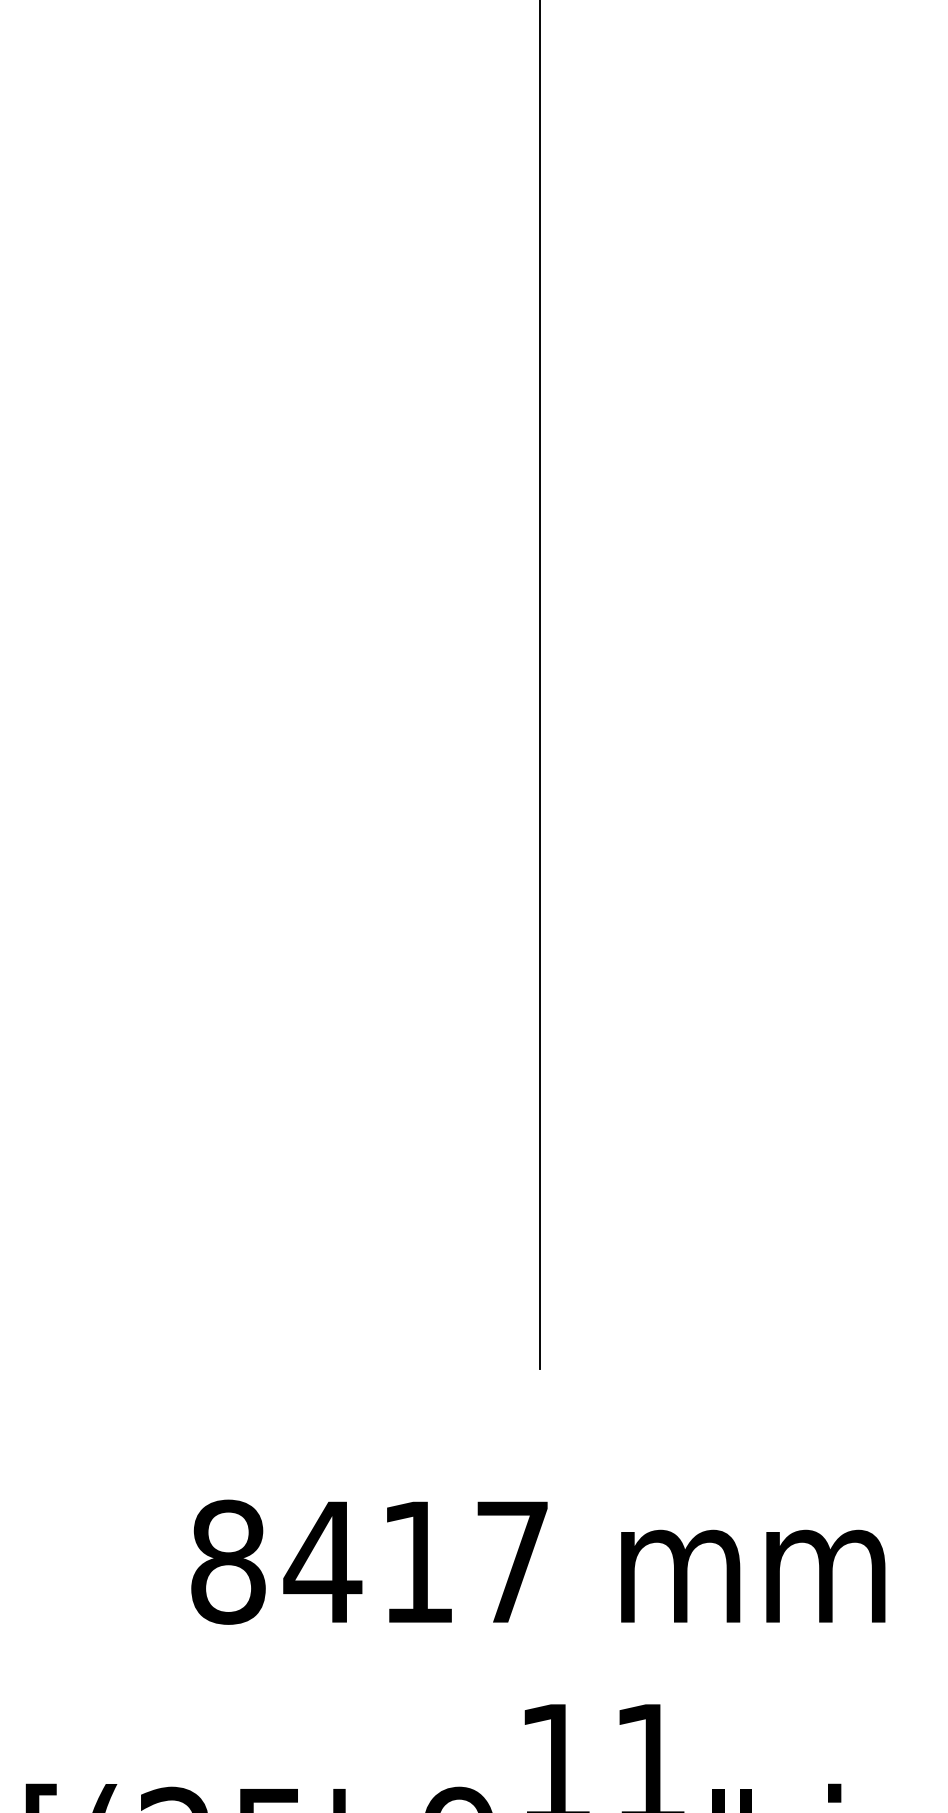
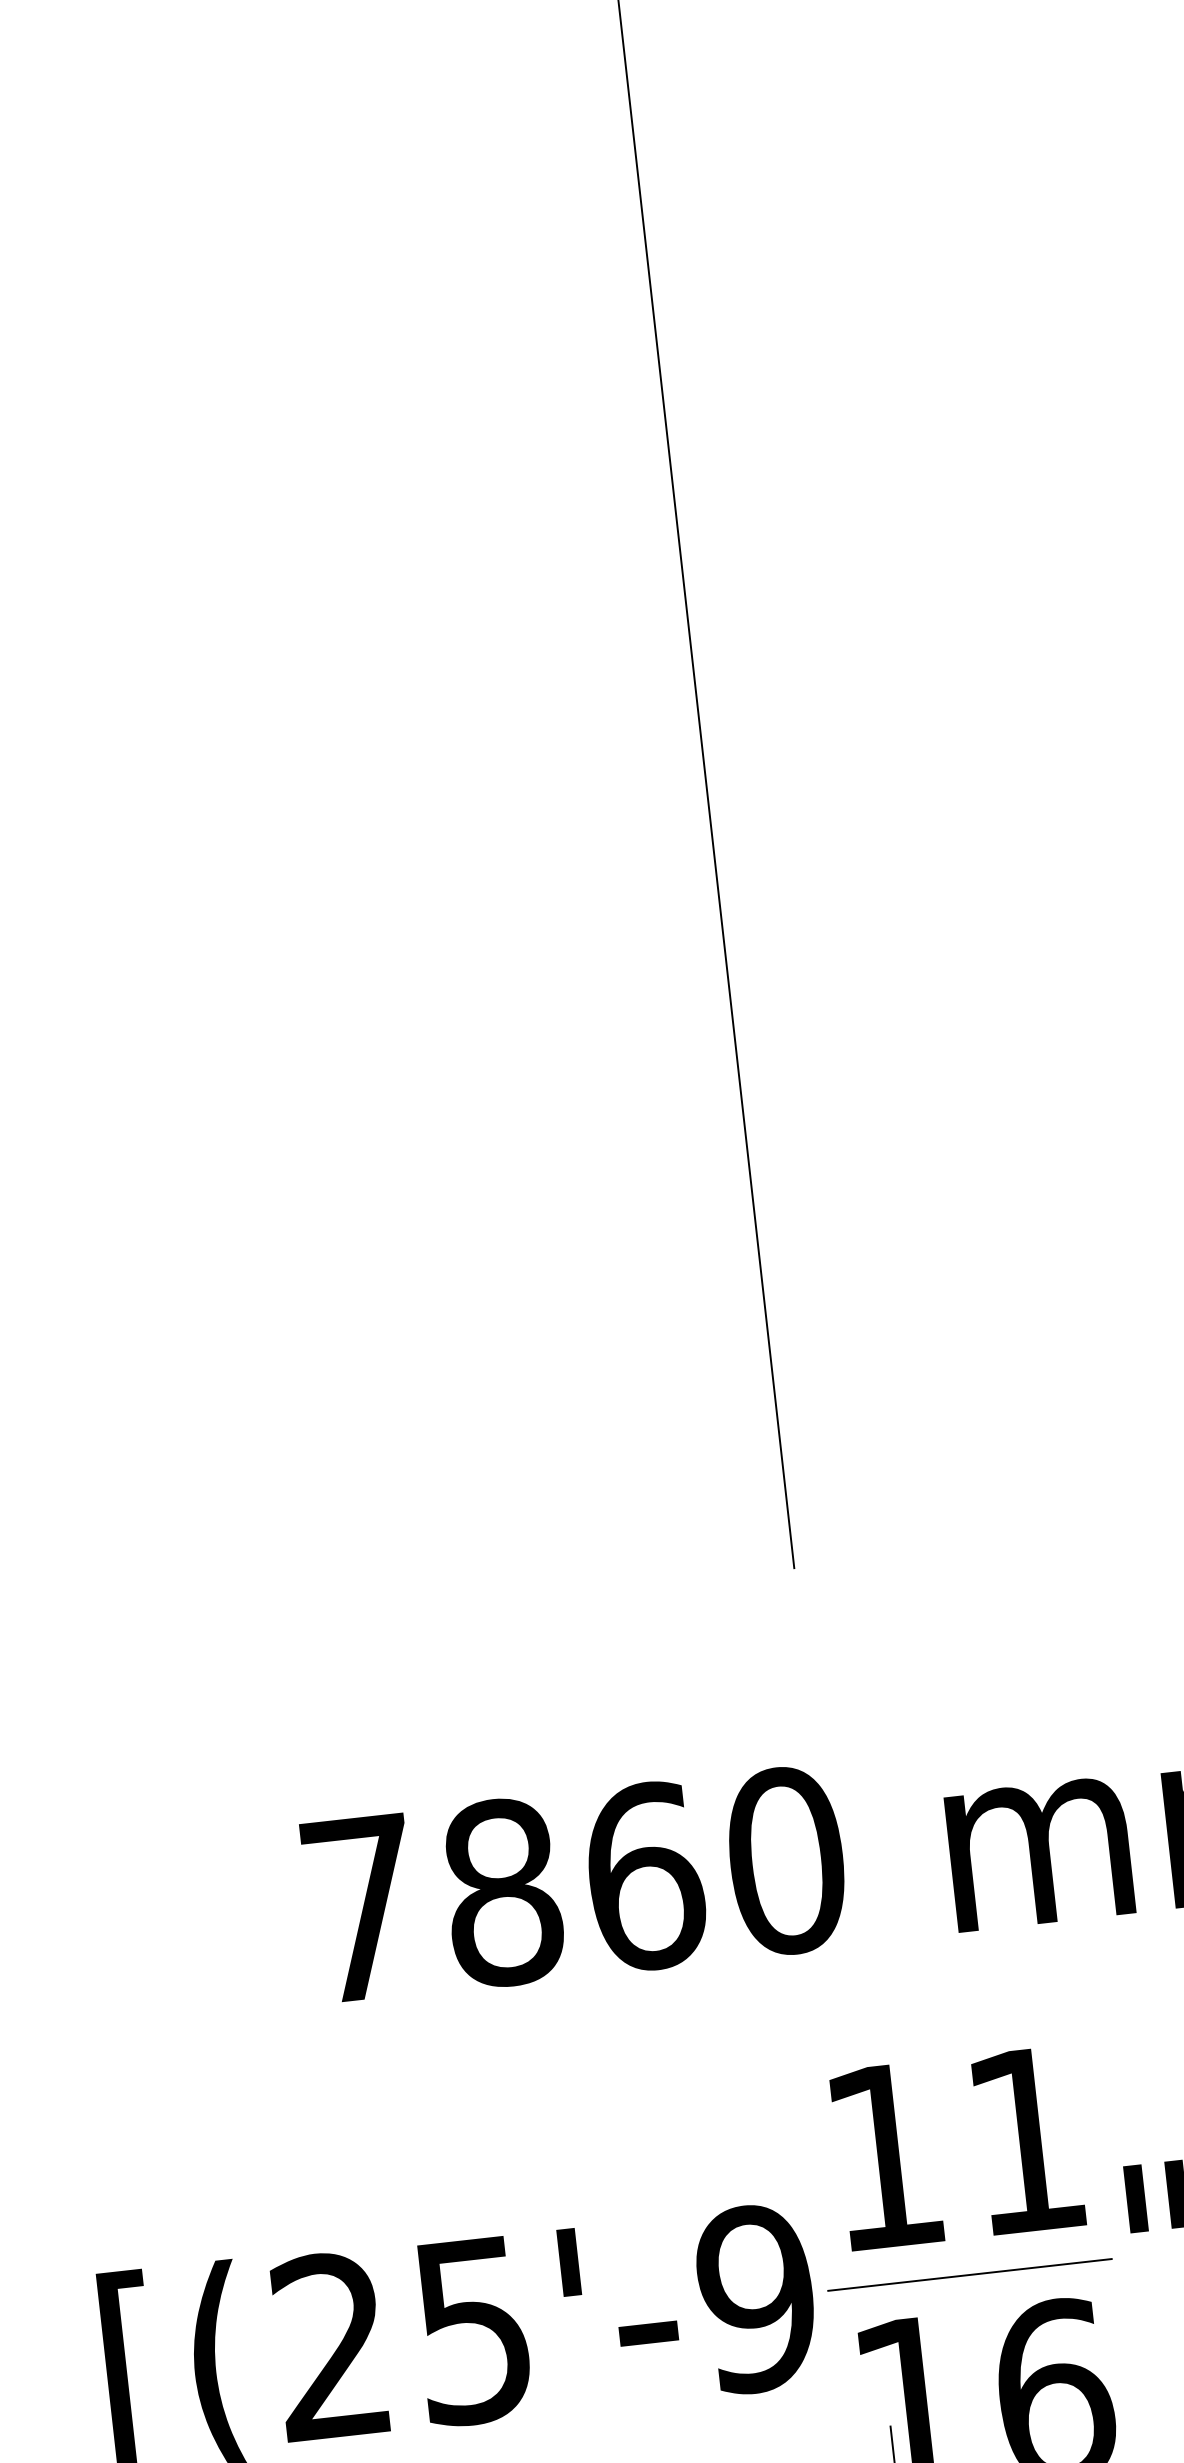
text: (370, 1561) -> (573, 1883), 8417 -> 7860

